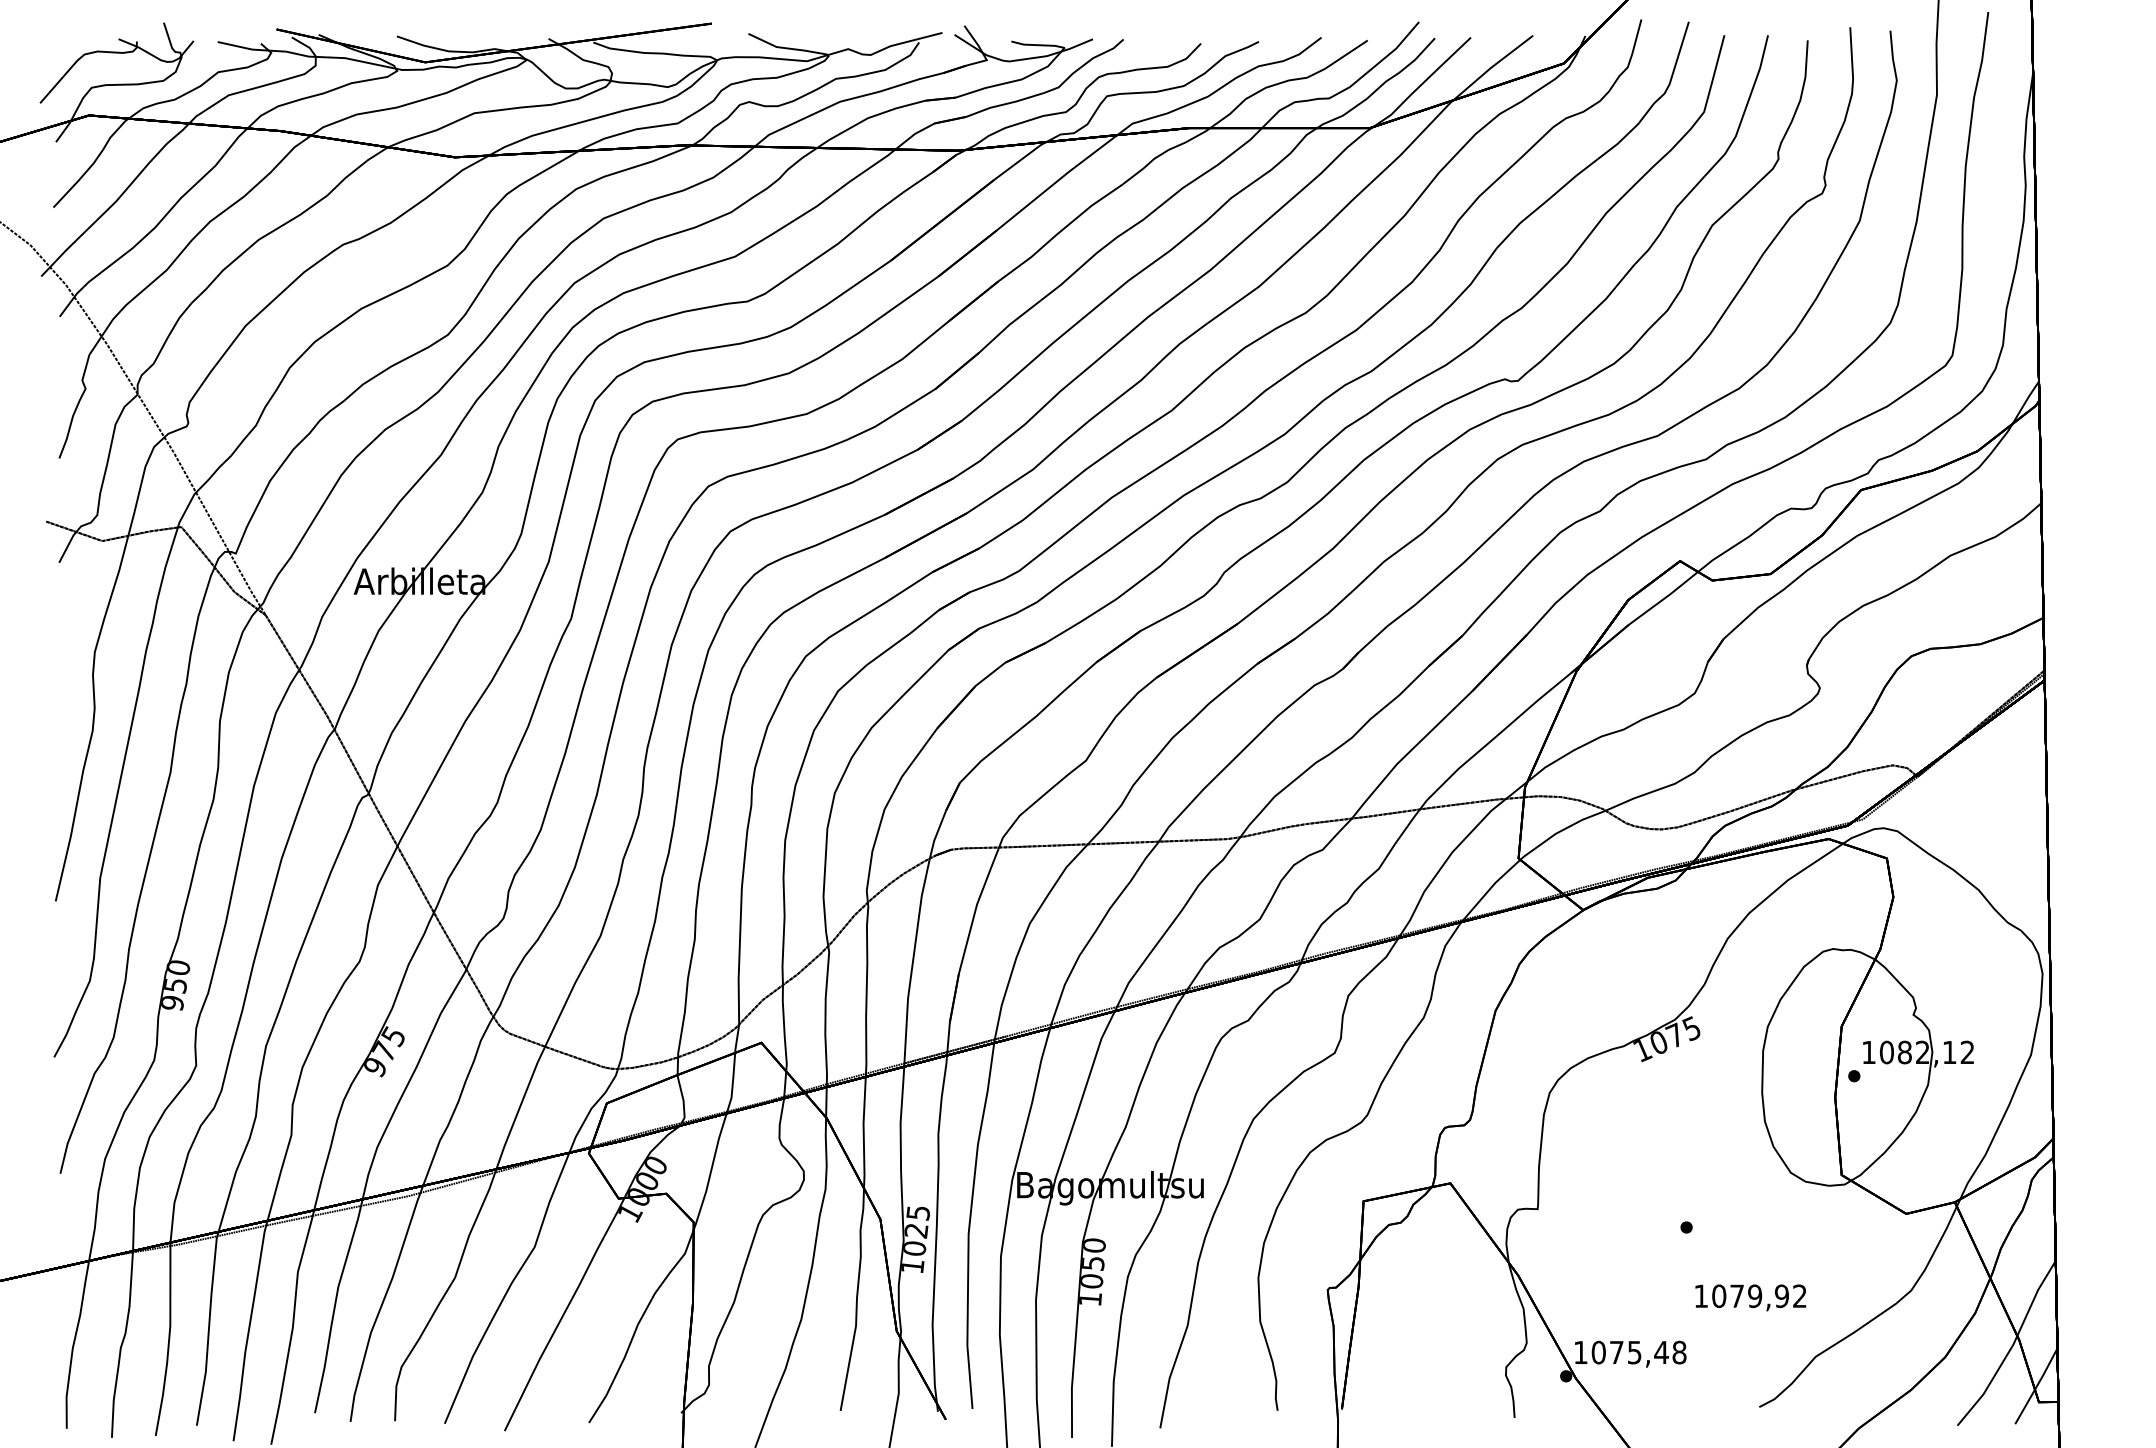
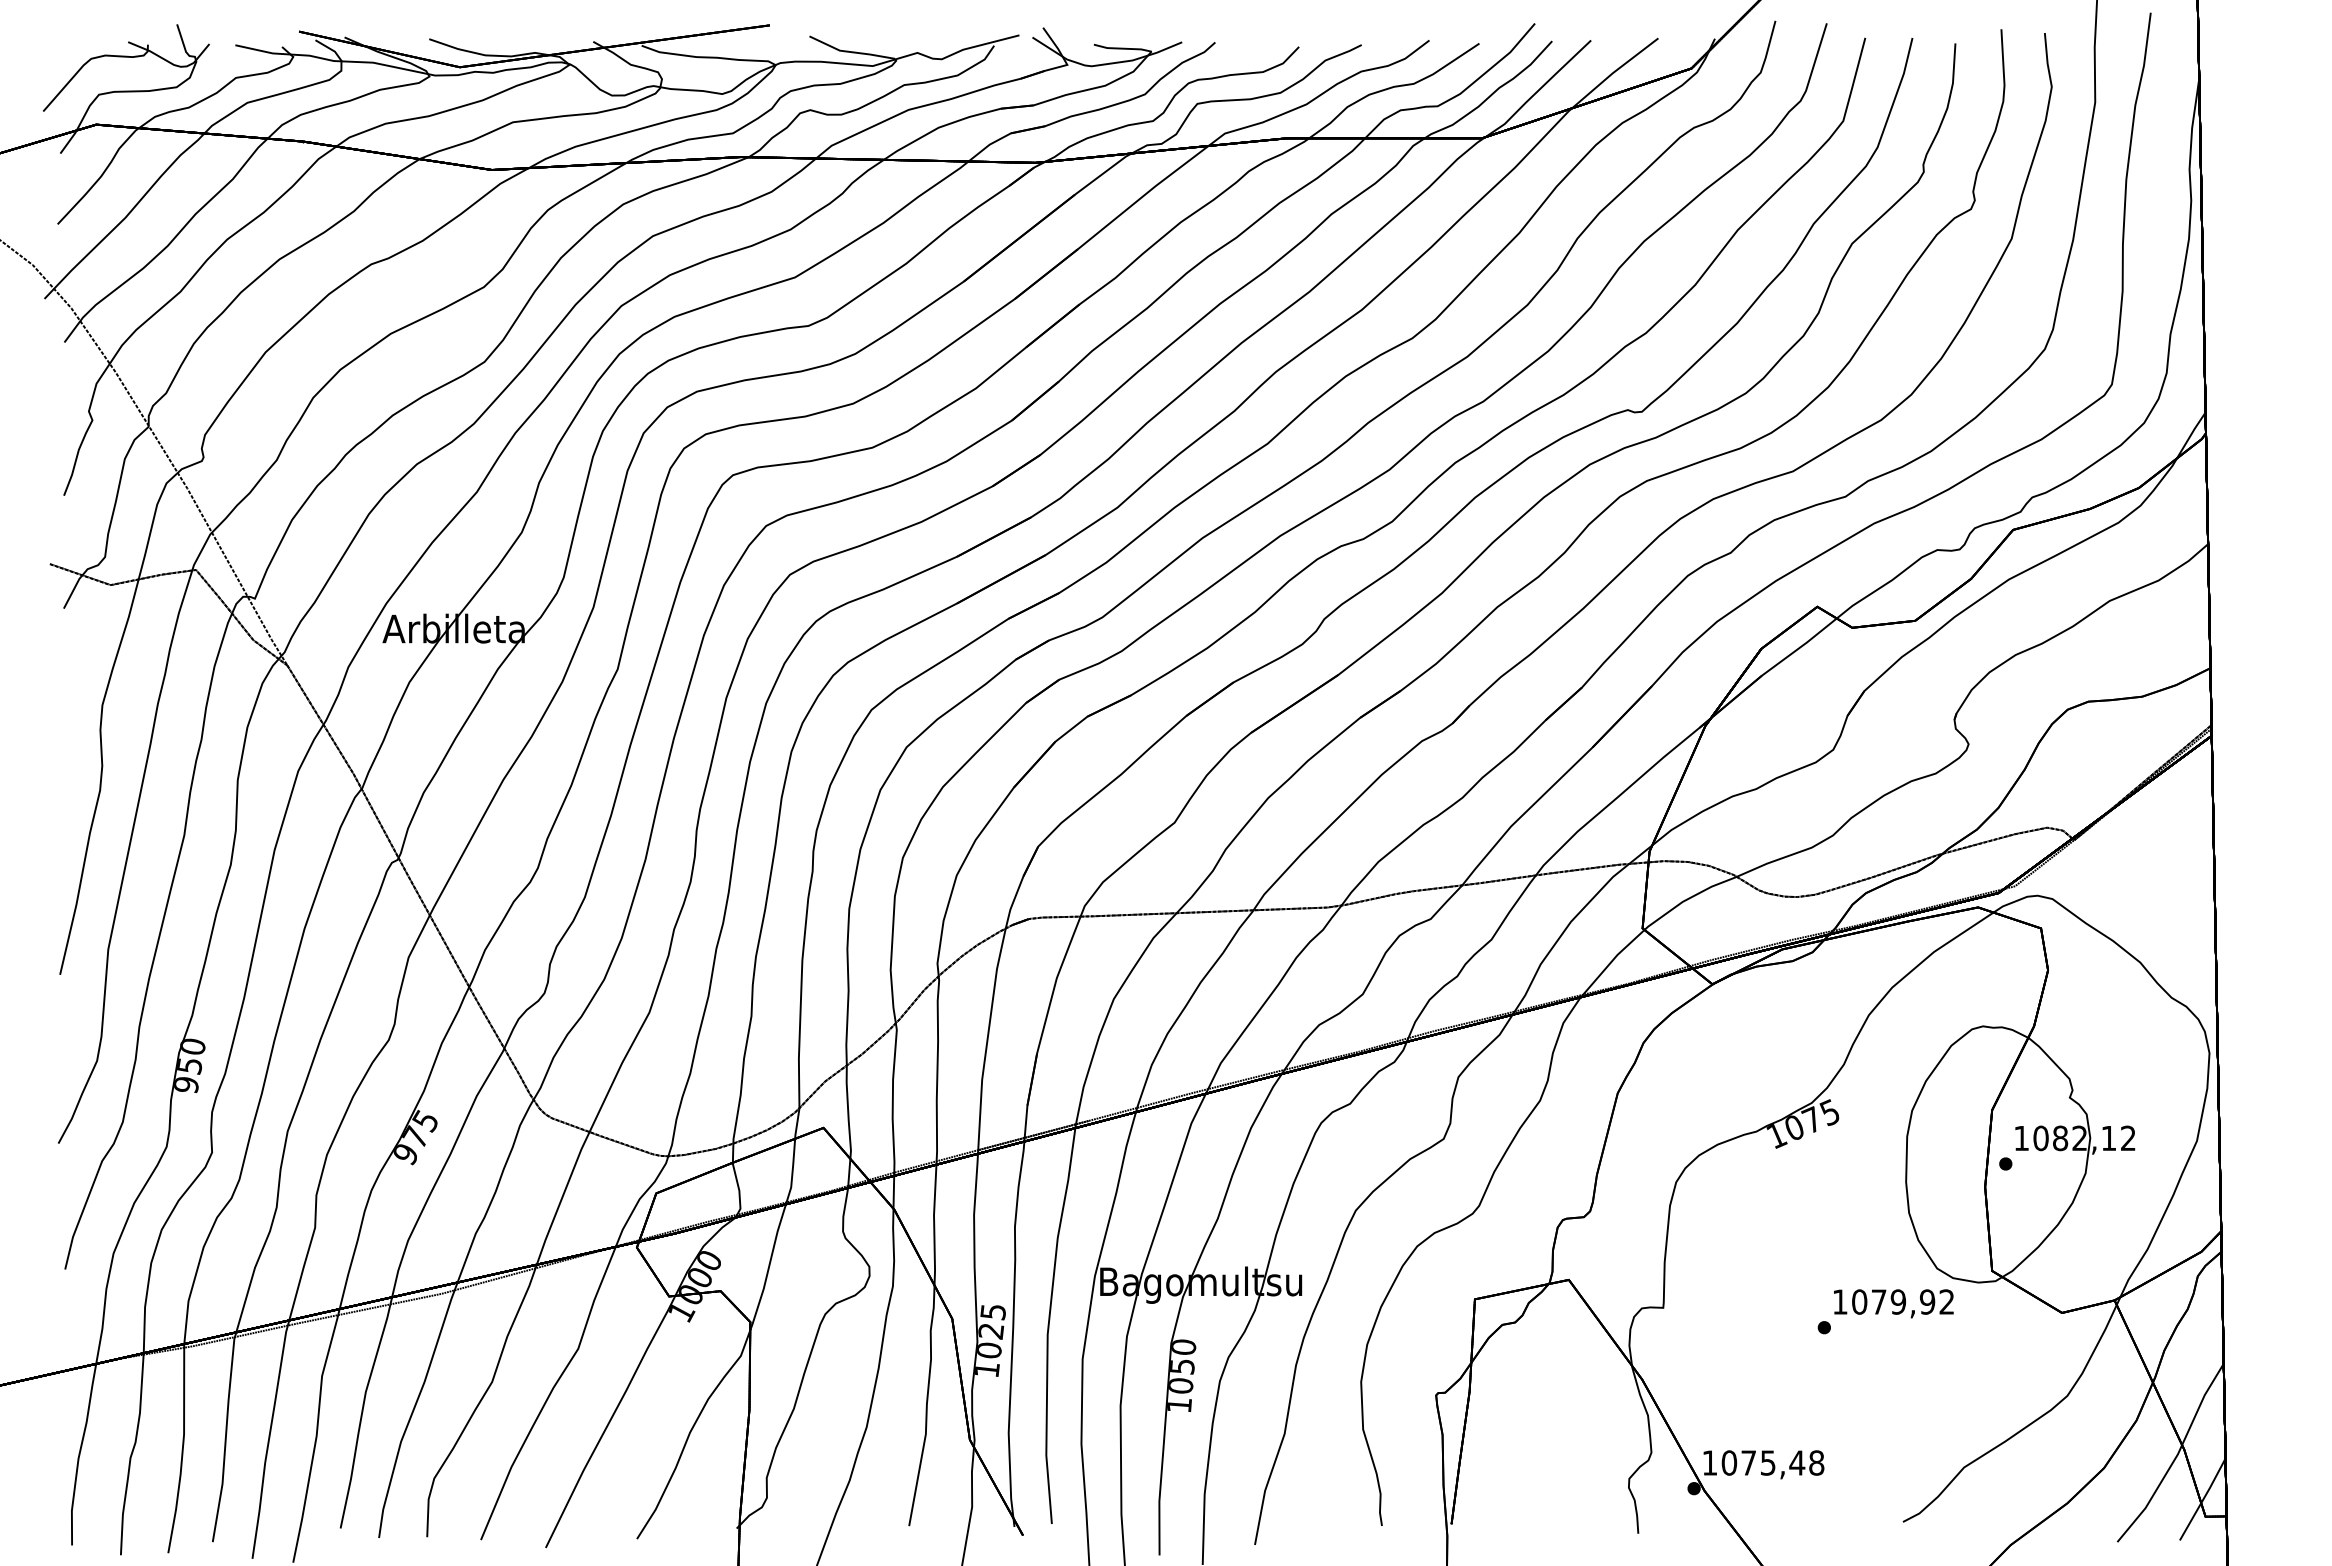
text: (1750, 1297) -> (1893, 1303), moved

